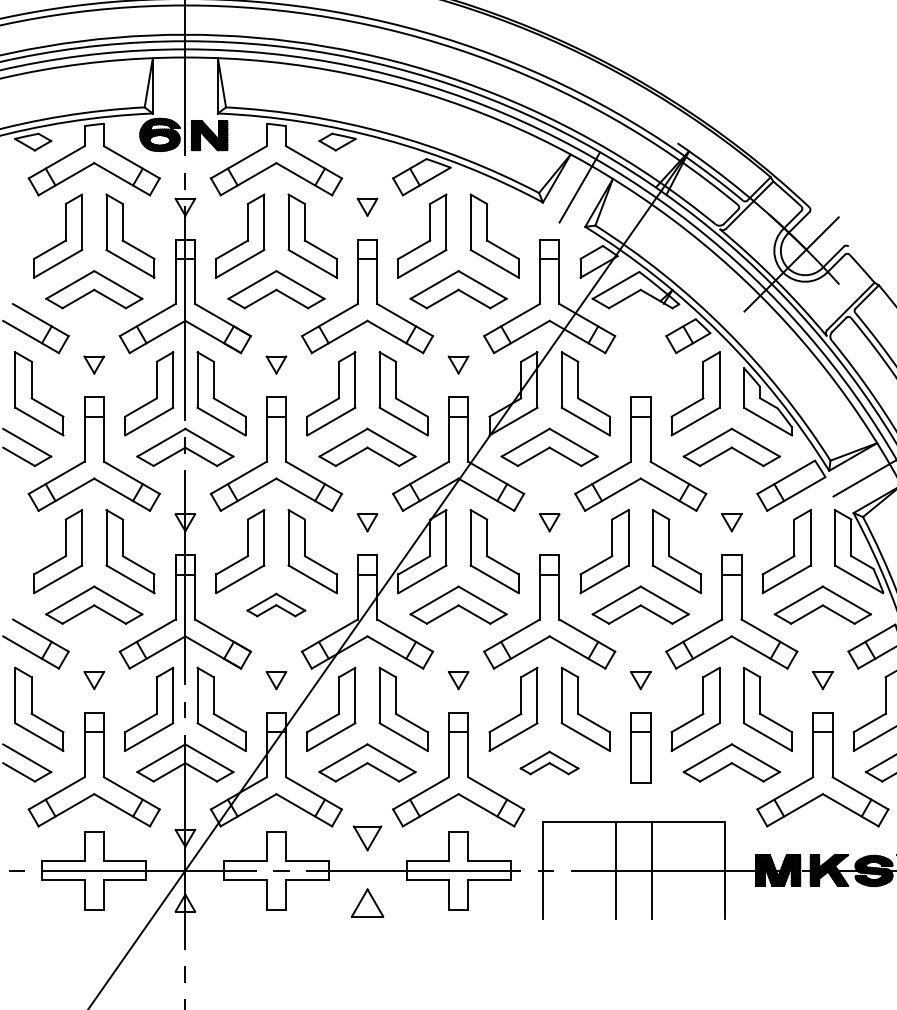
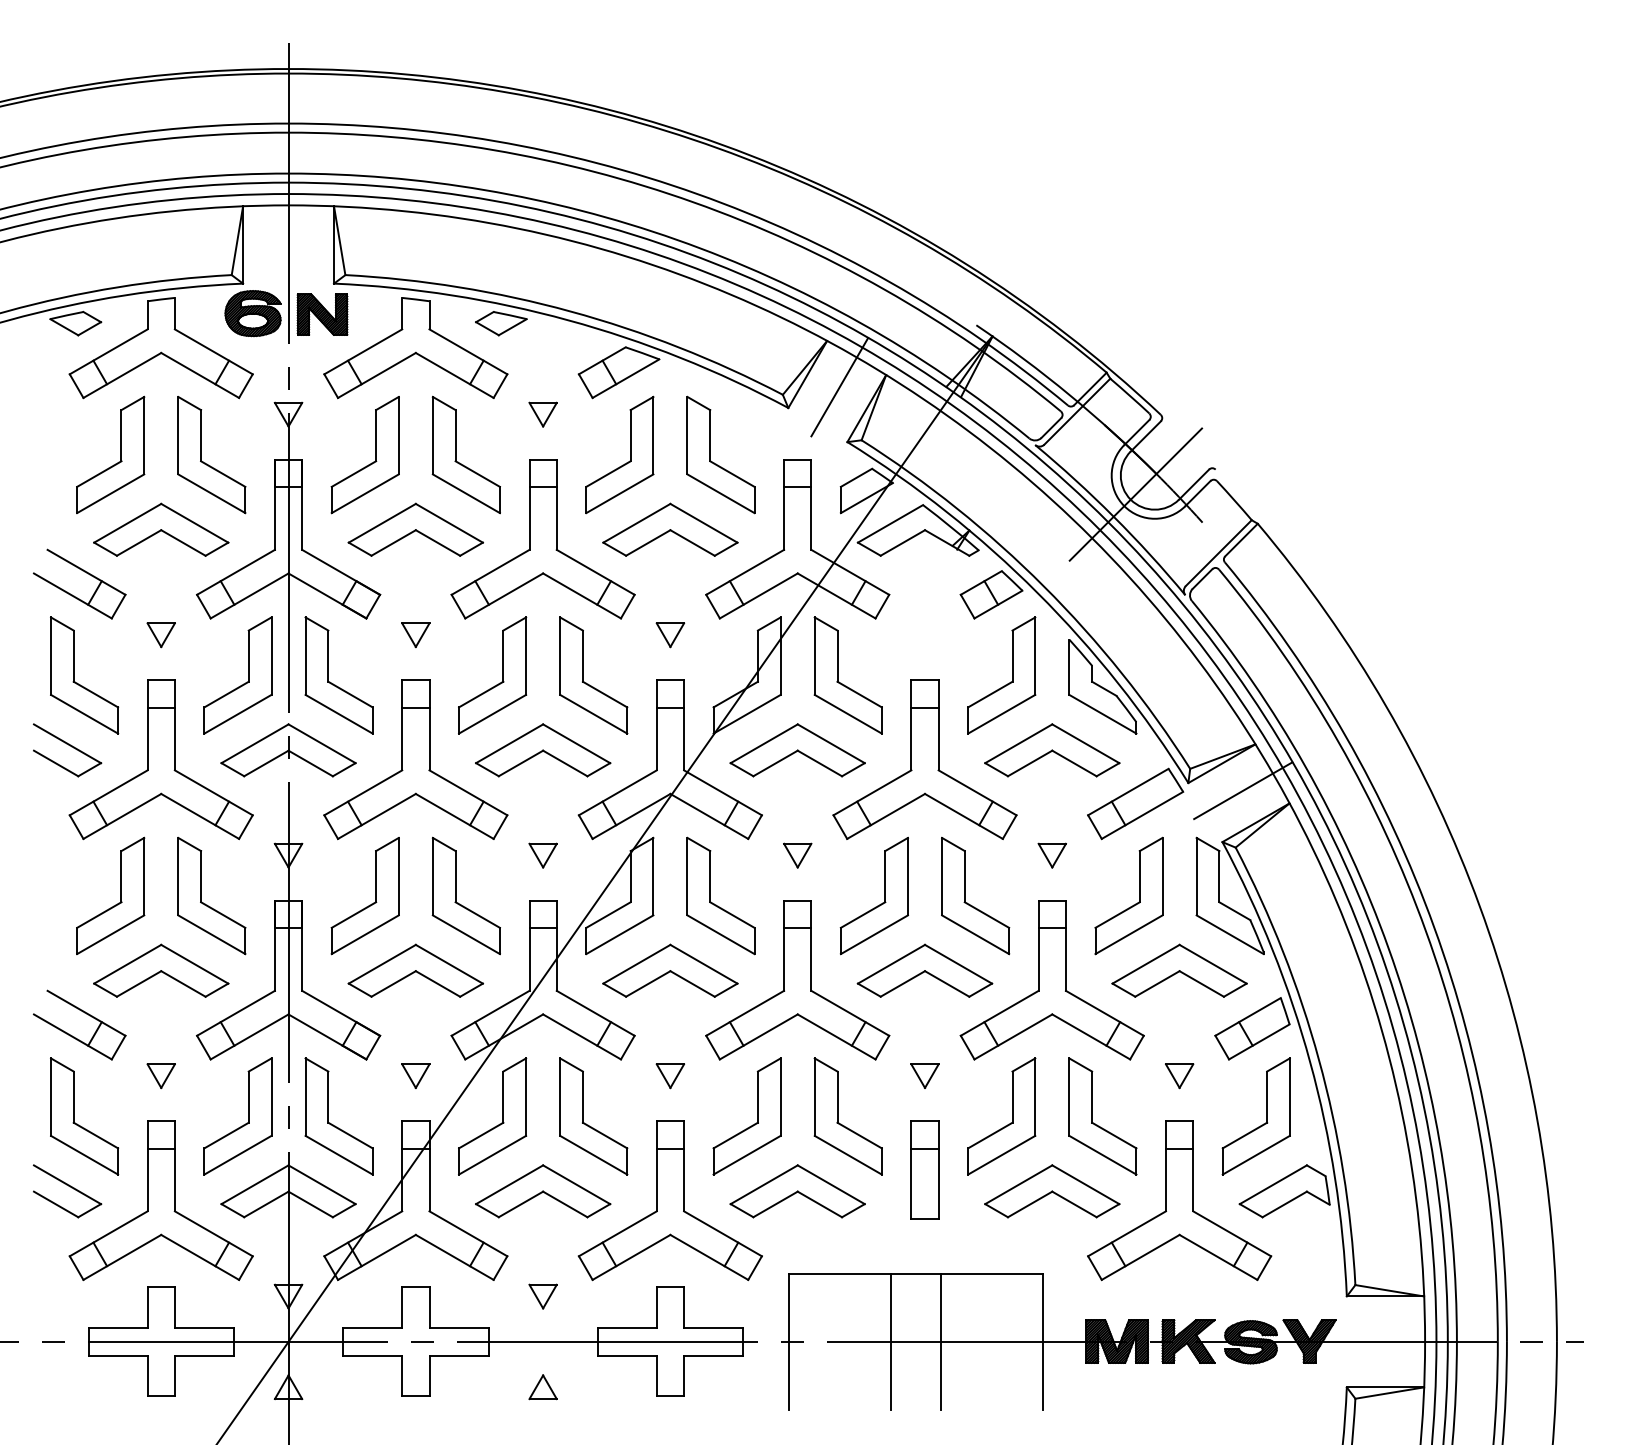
part: (276, 604) -> (415, 970), size x1.67
part: (549, 763) -> (797, 1191), size x1.67
part: (367, 838) -> (542, 1296), size x0.71
part: (367, 903) -> (542, 1387), size x0.62

